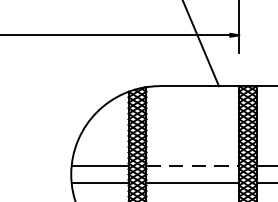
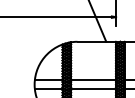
line: (194, 165) -> (94, 80), dashed -> solid

